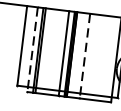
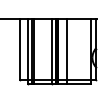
line: (32, 49) -> (27, 51), dashed -> solid
line: (85, 56) -> (67, 51), dashed -> solid

